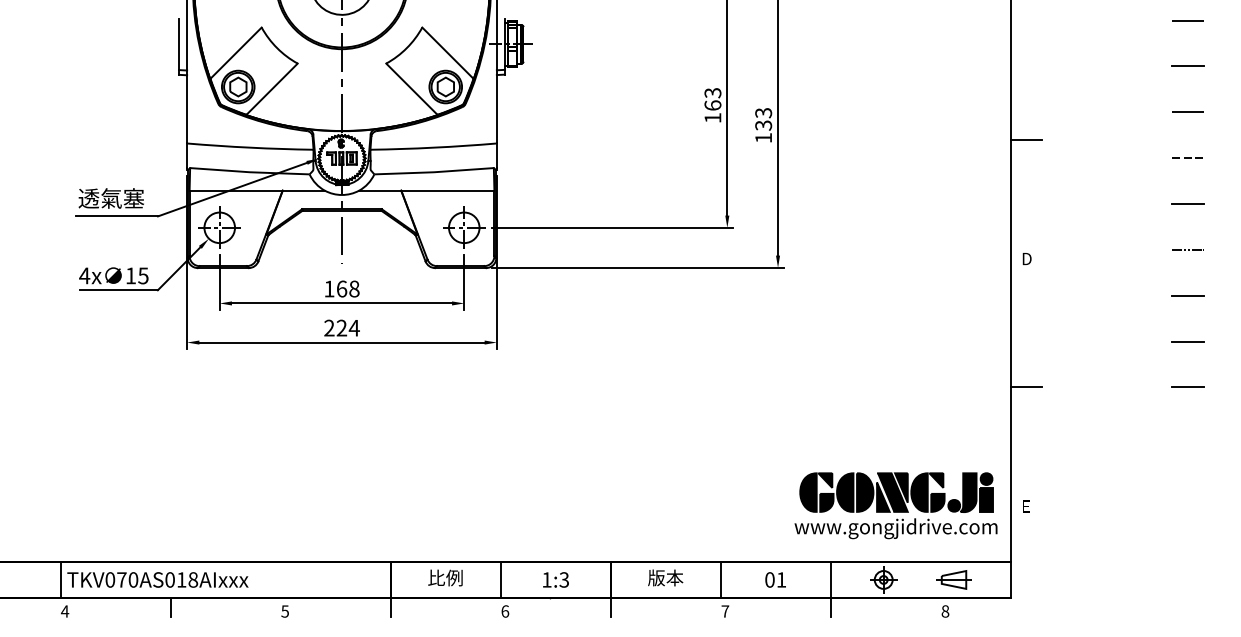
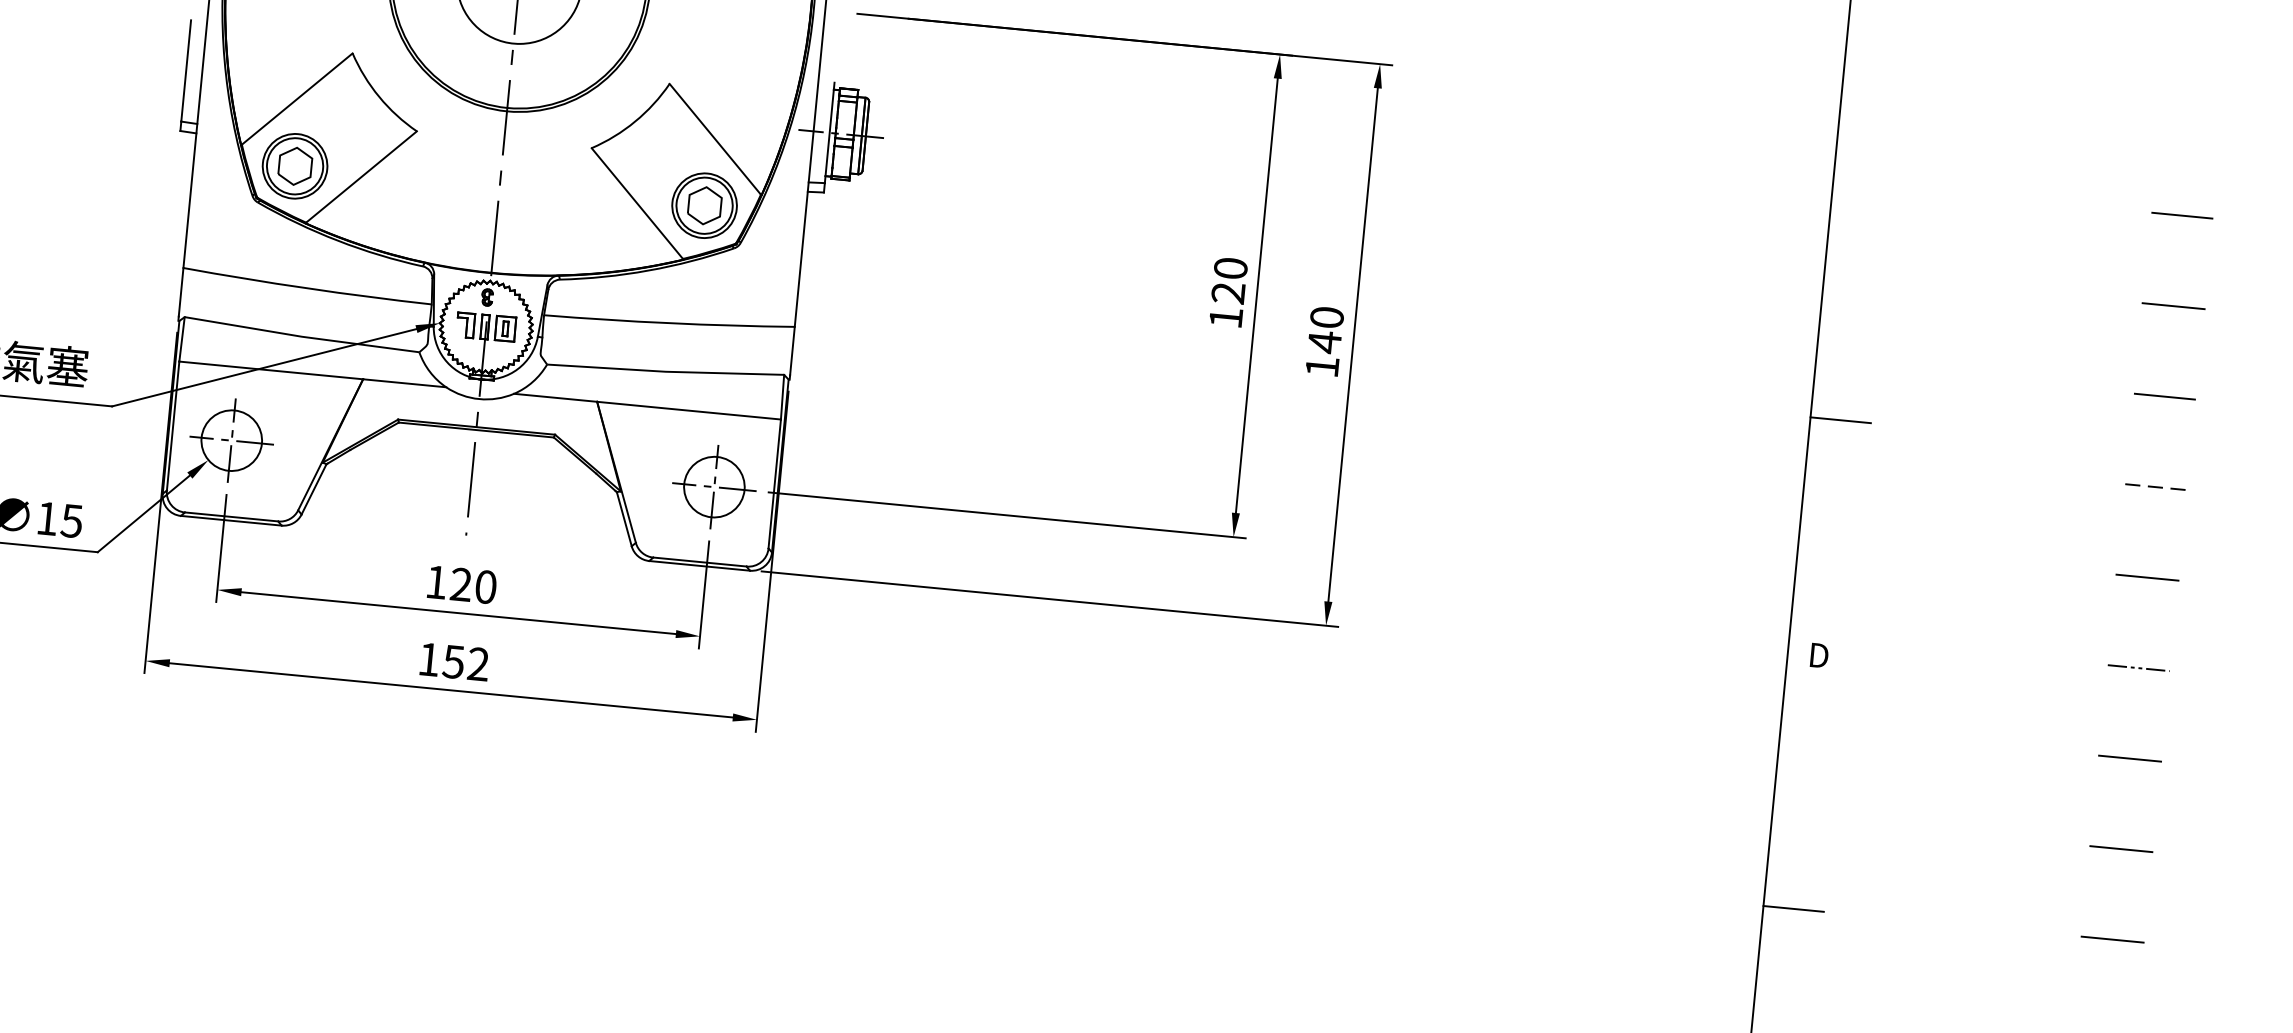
text: (712, 99) -> (1228, 281), 163 -> 120
text: (763, 119) -> (1325, 330), 133 -> 140
text: (347, 288) -> (472, 584), 168 -> 120
text: (341, 327) -> (453, 660), 224 -> 152

